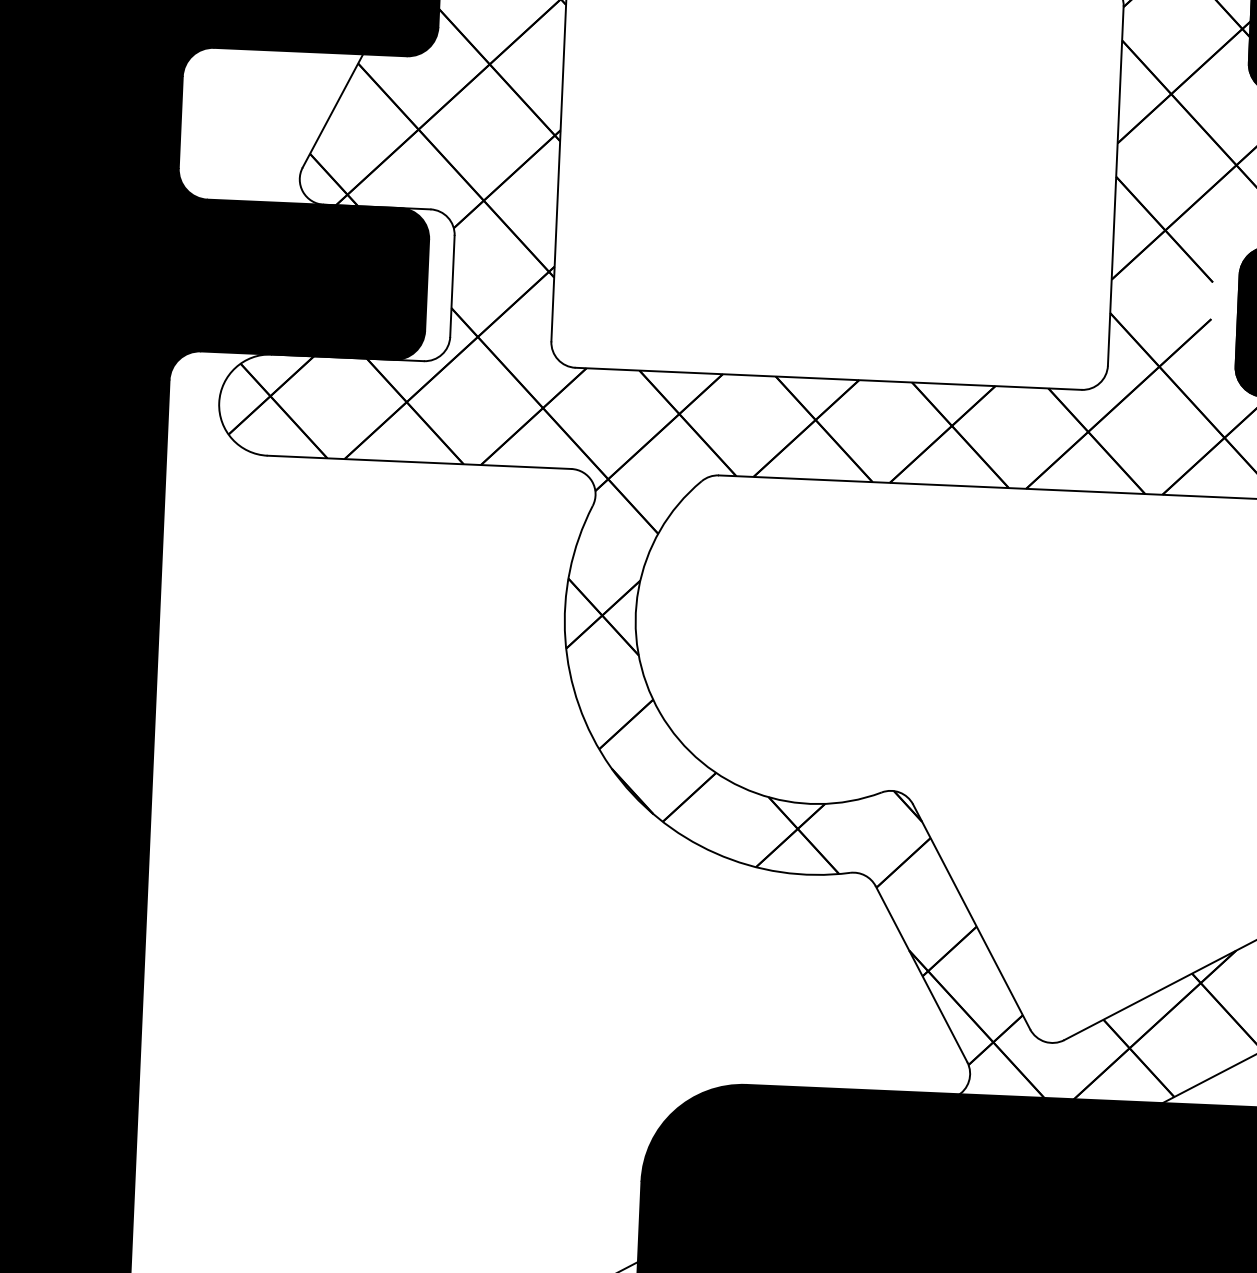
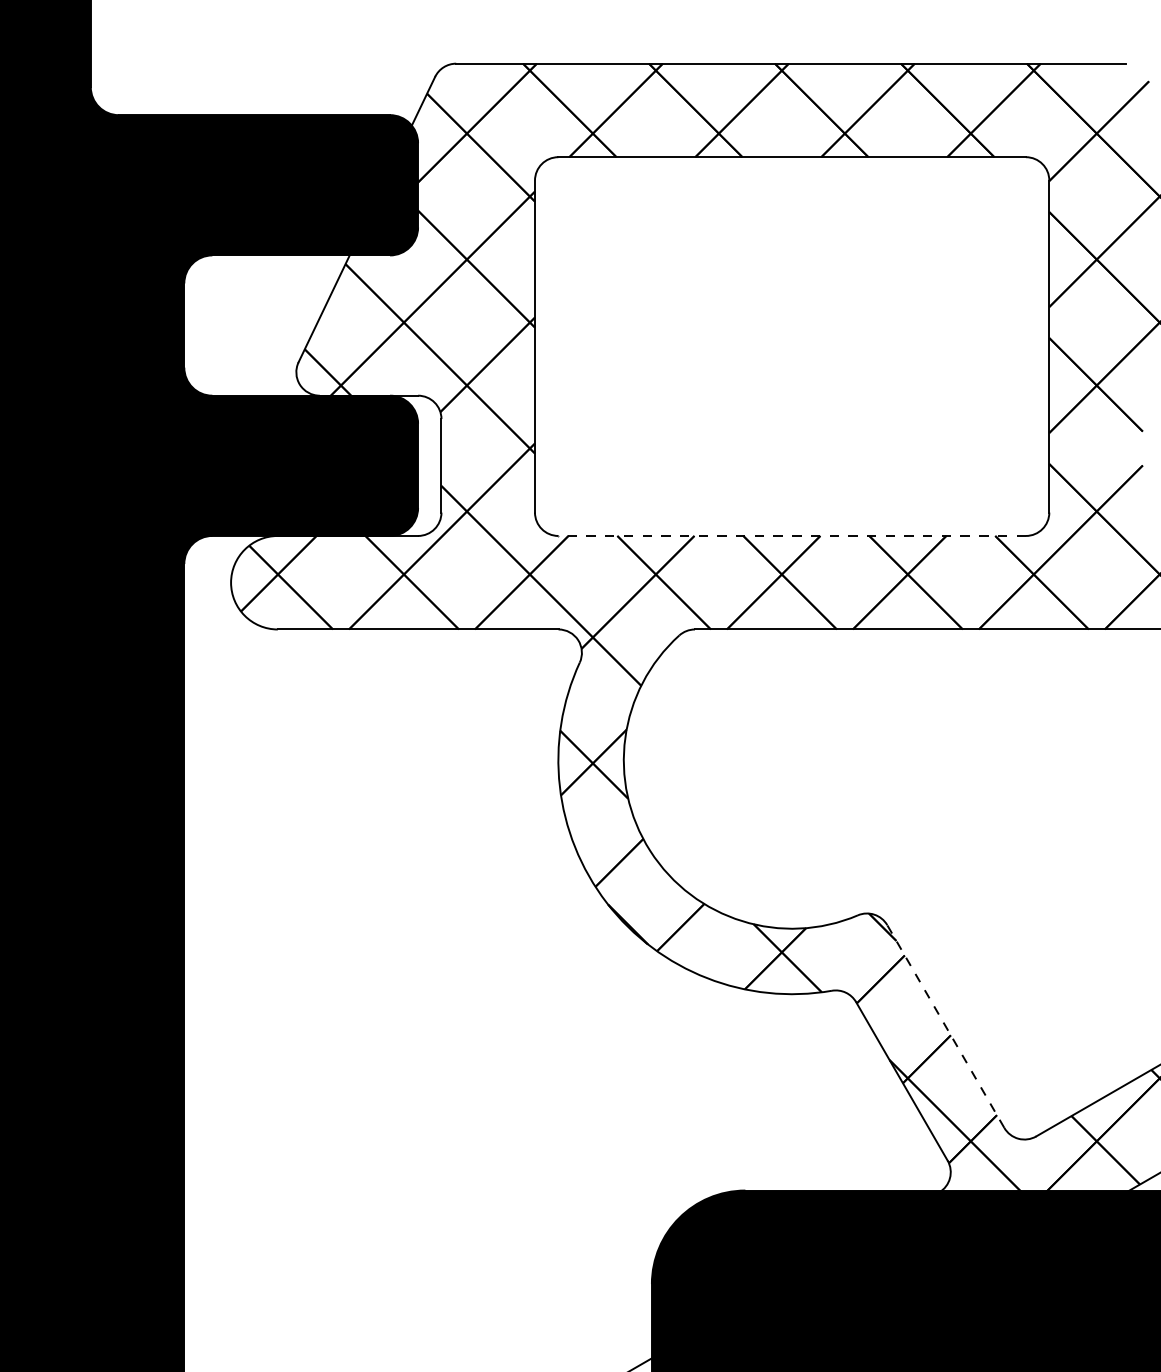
line: (828, 378) -> (792, 535), solid -> dashed
line: (971, 916) -> (945, 1026), solid -> dashed

